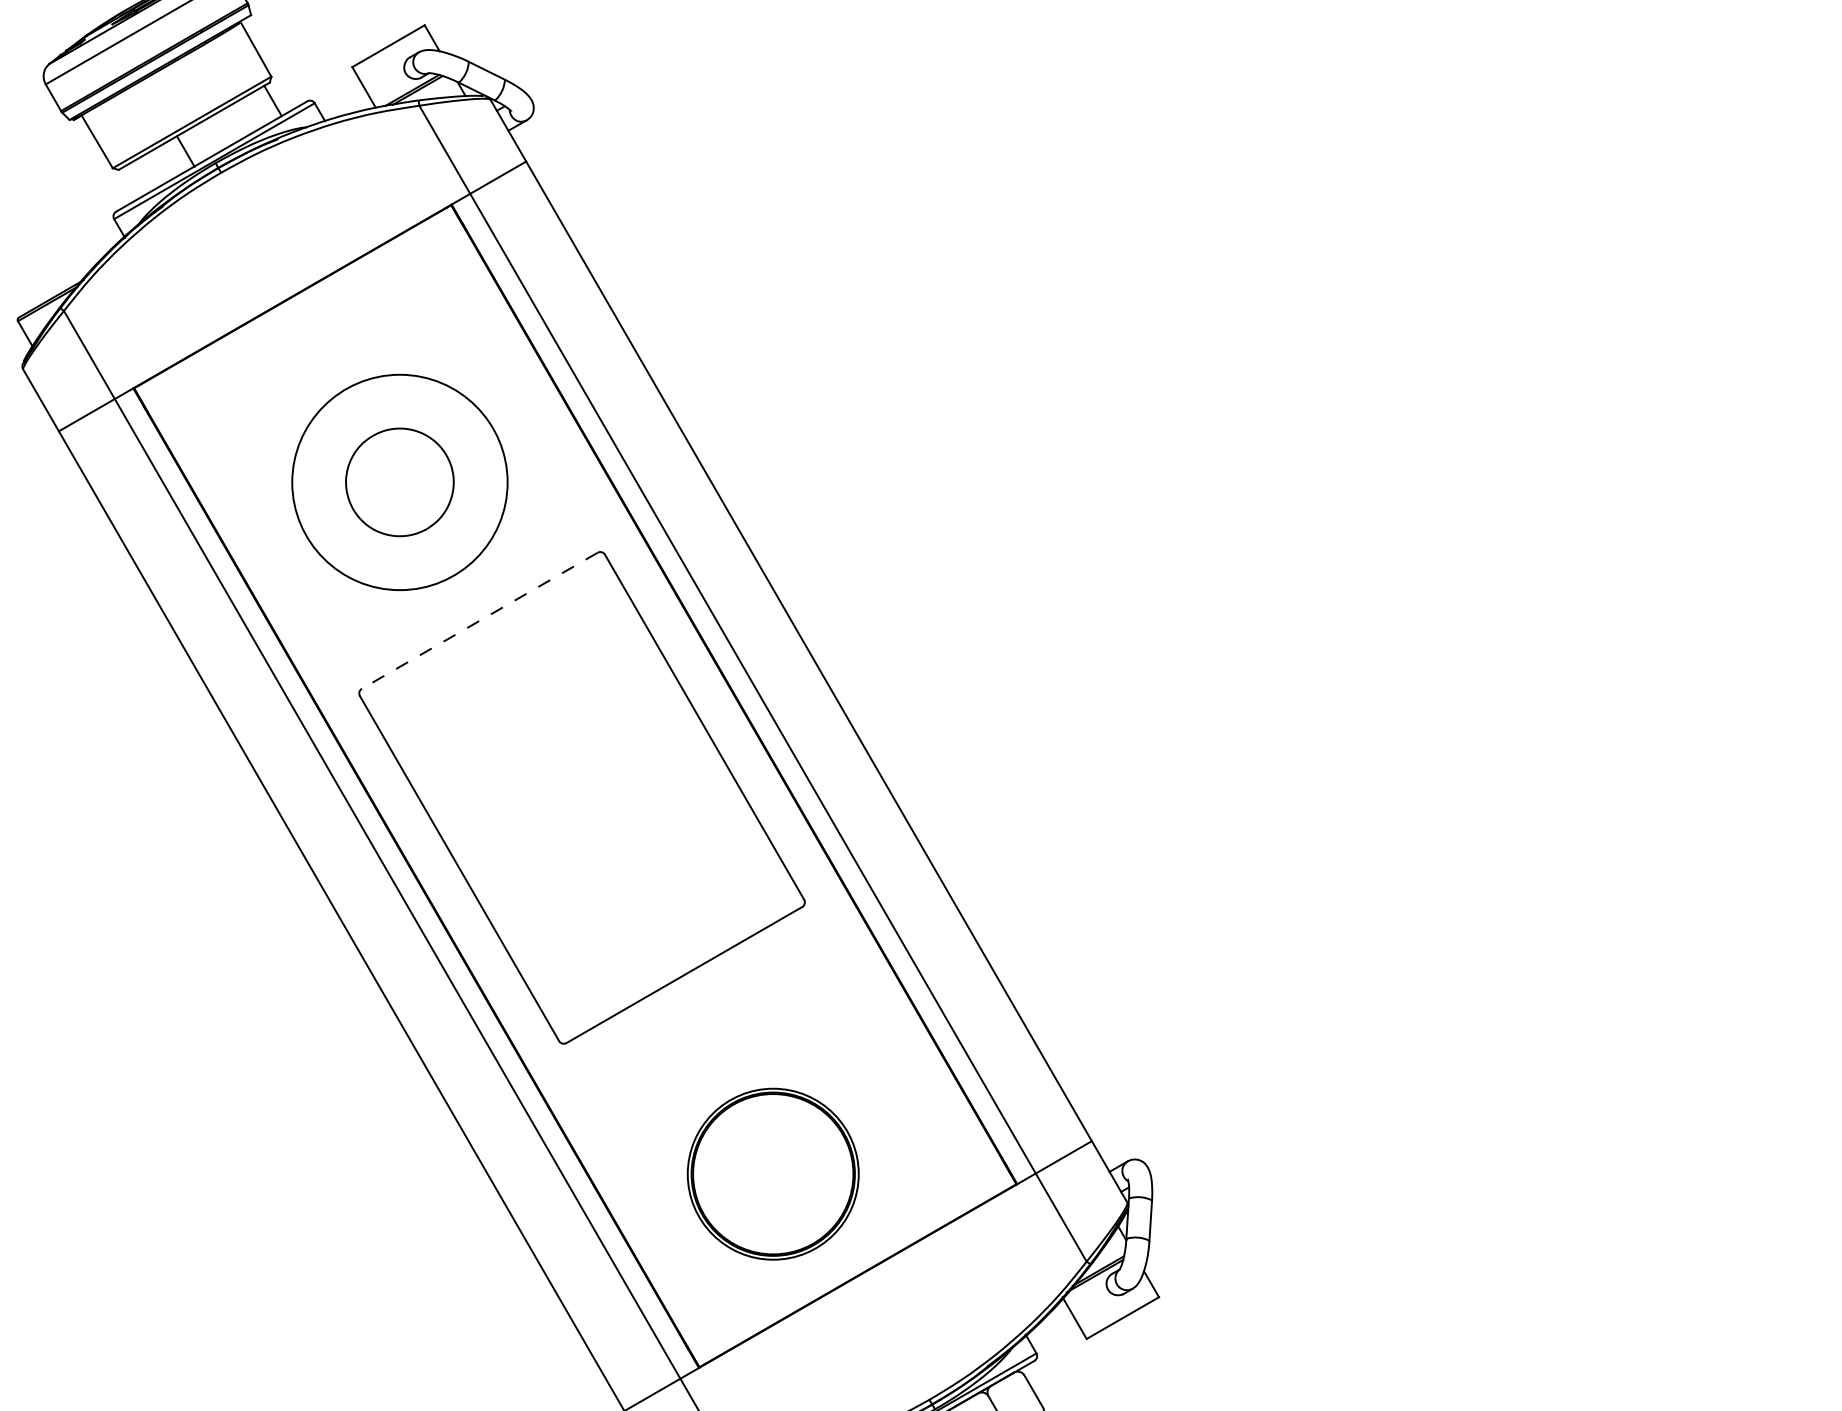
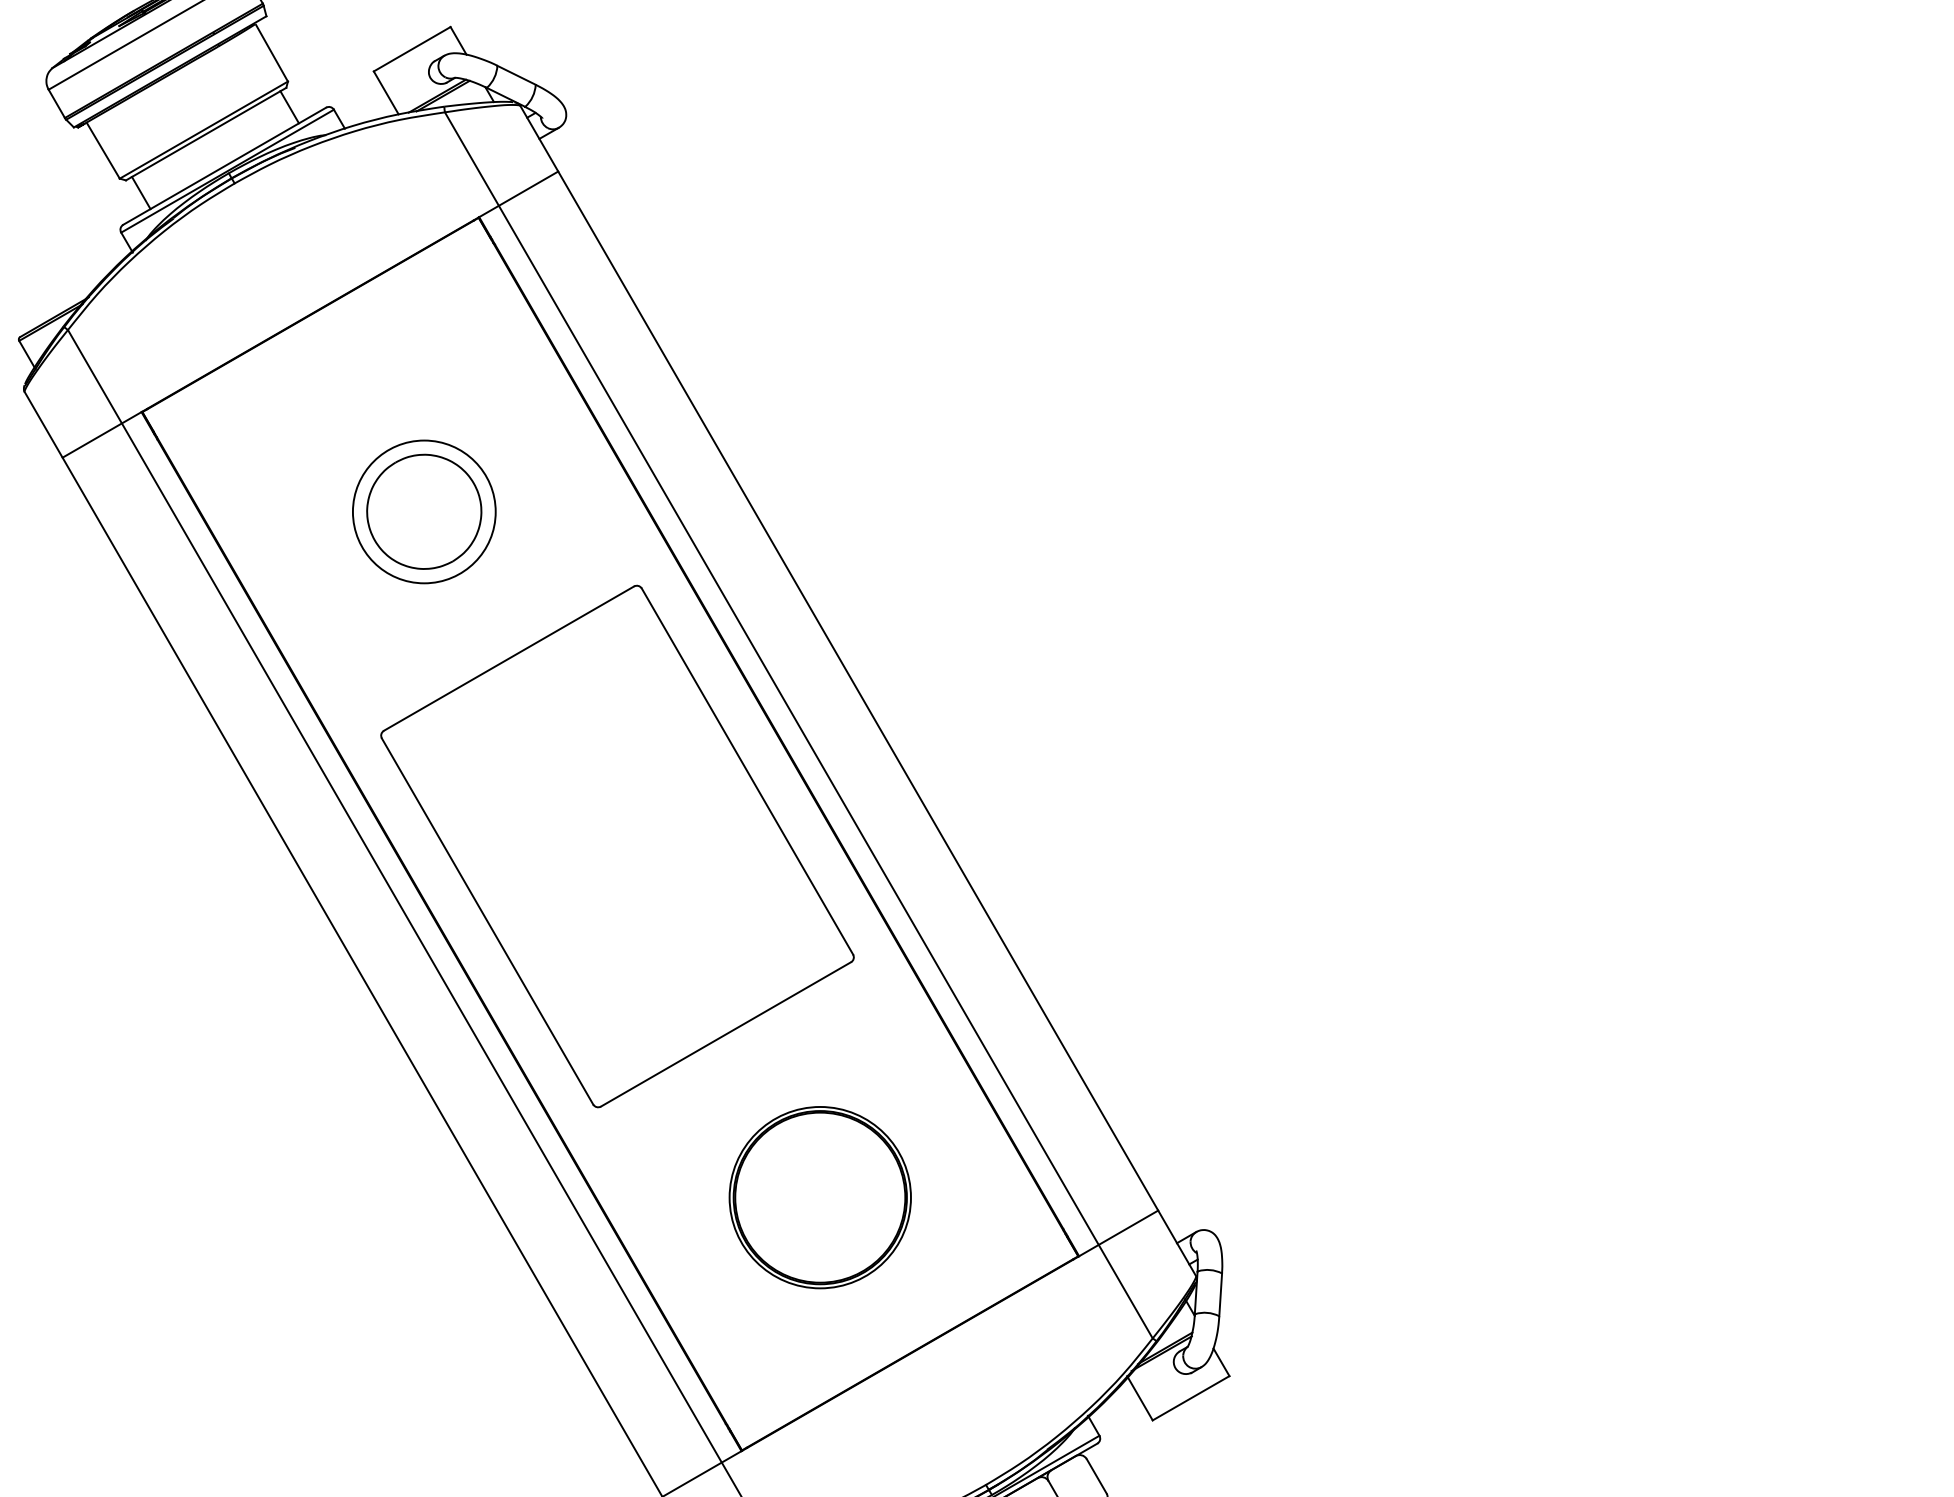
line: (185, 151) -> (140, 192), moved
circle: (399, 482) -> (423, 511), size x0.62
line: (479, 620) -> (508, 658), dashed -> solid
part: (772, 1174) -> (819, 1197), moved

